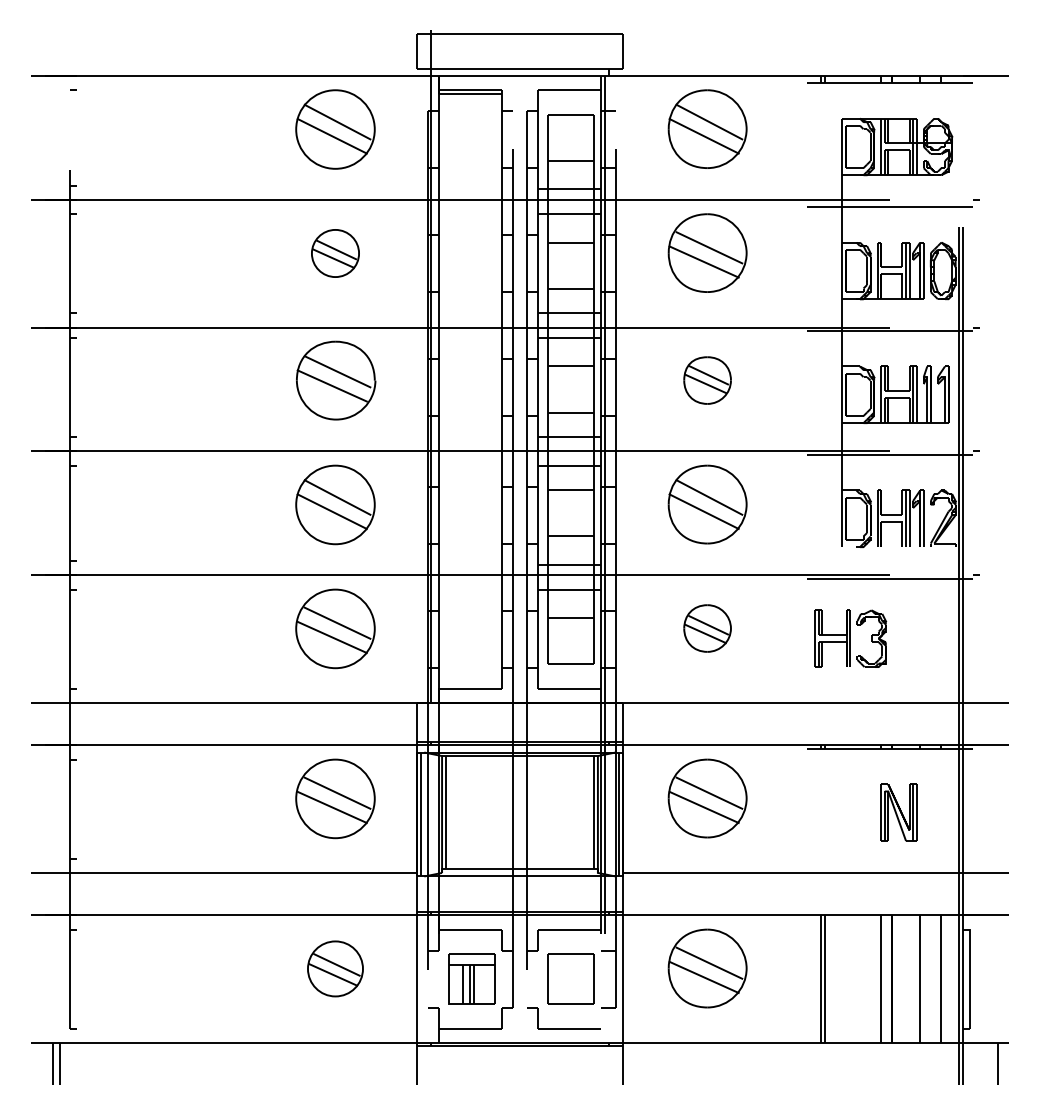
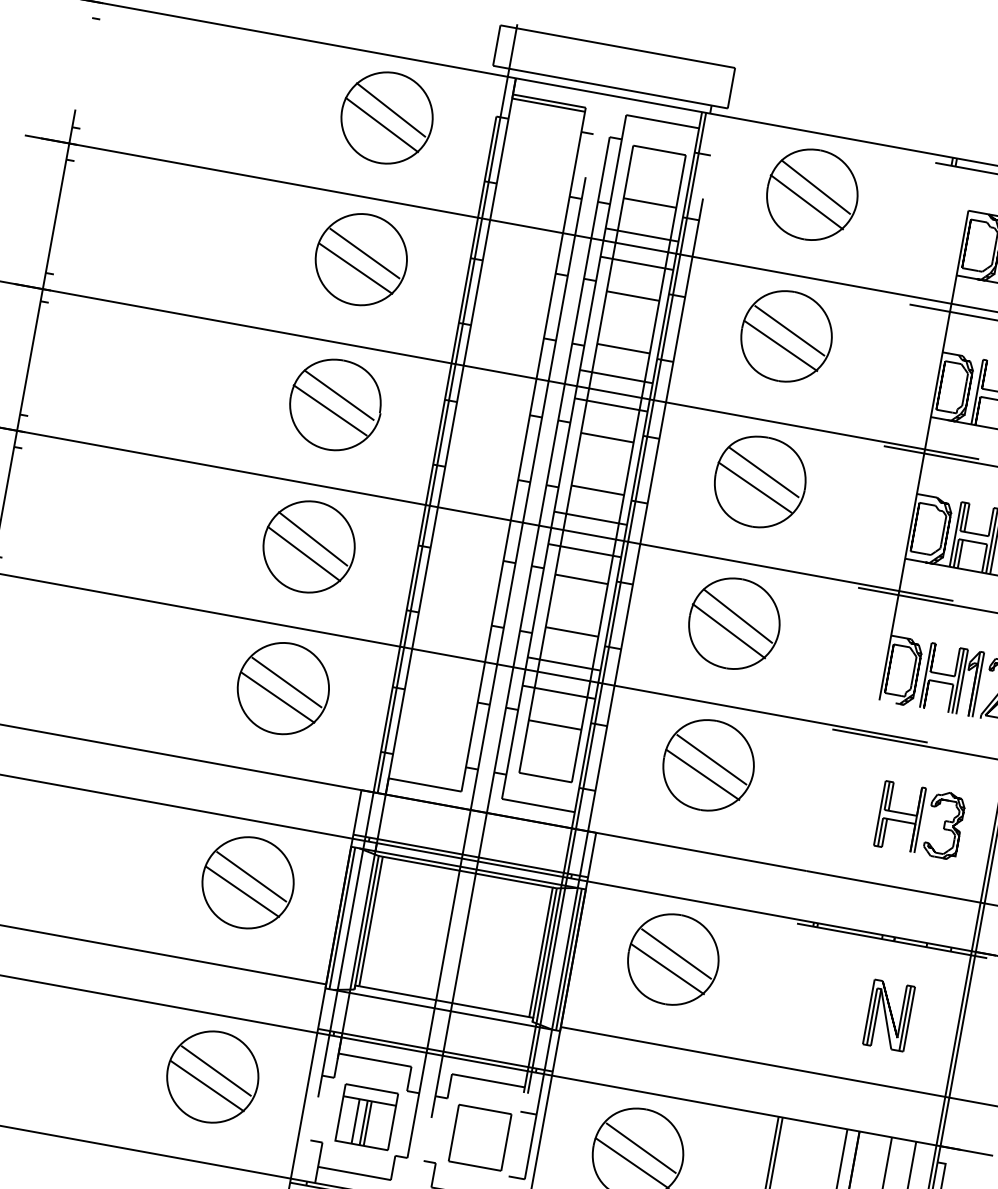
part: (335, 253) -> (361, 259), size x1.67
part: (707, 380) -> (760, 482), size x1.67
part: (707, 628) -> (708, 765), size x1.67
part: (850, 638) -> (920, 820), moved
part: (335, 968) -> (212, 1076), size x1.43

